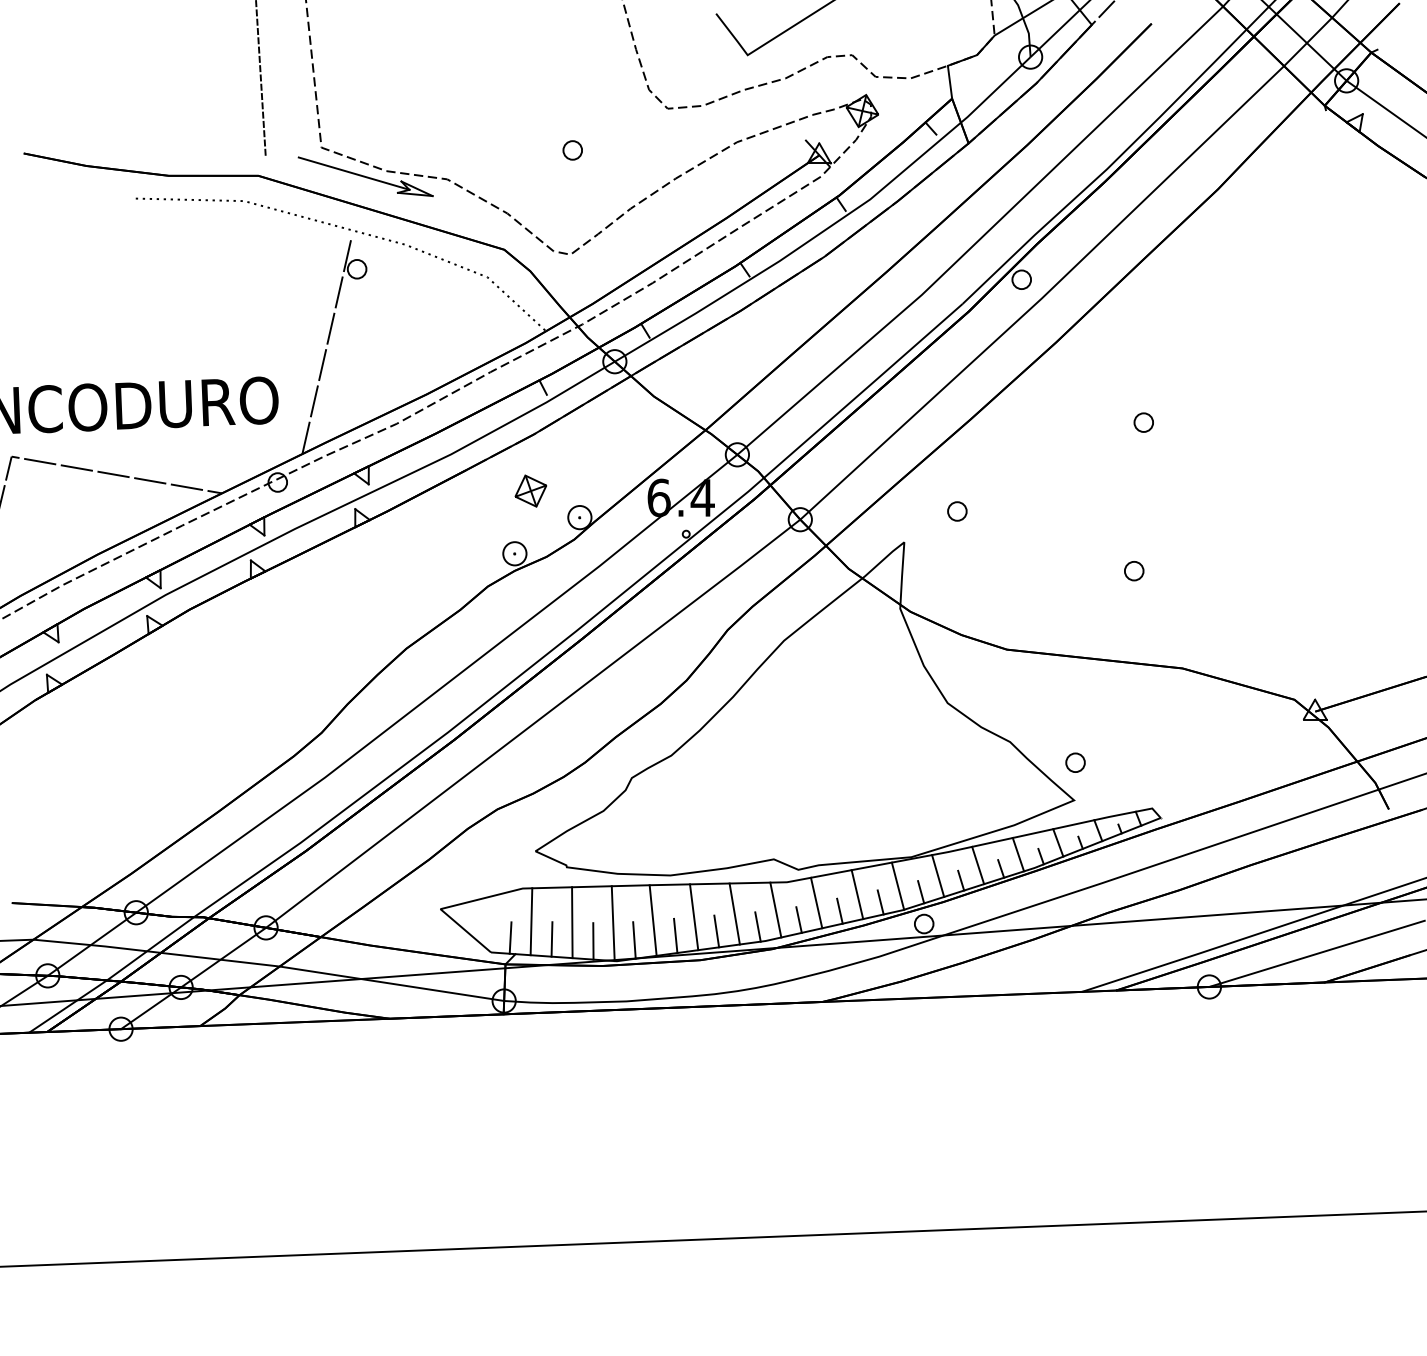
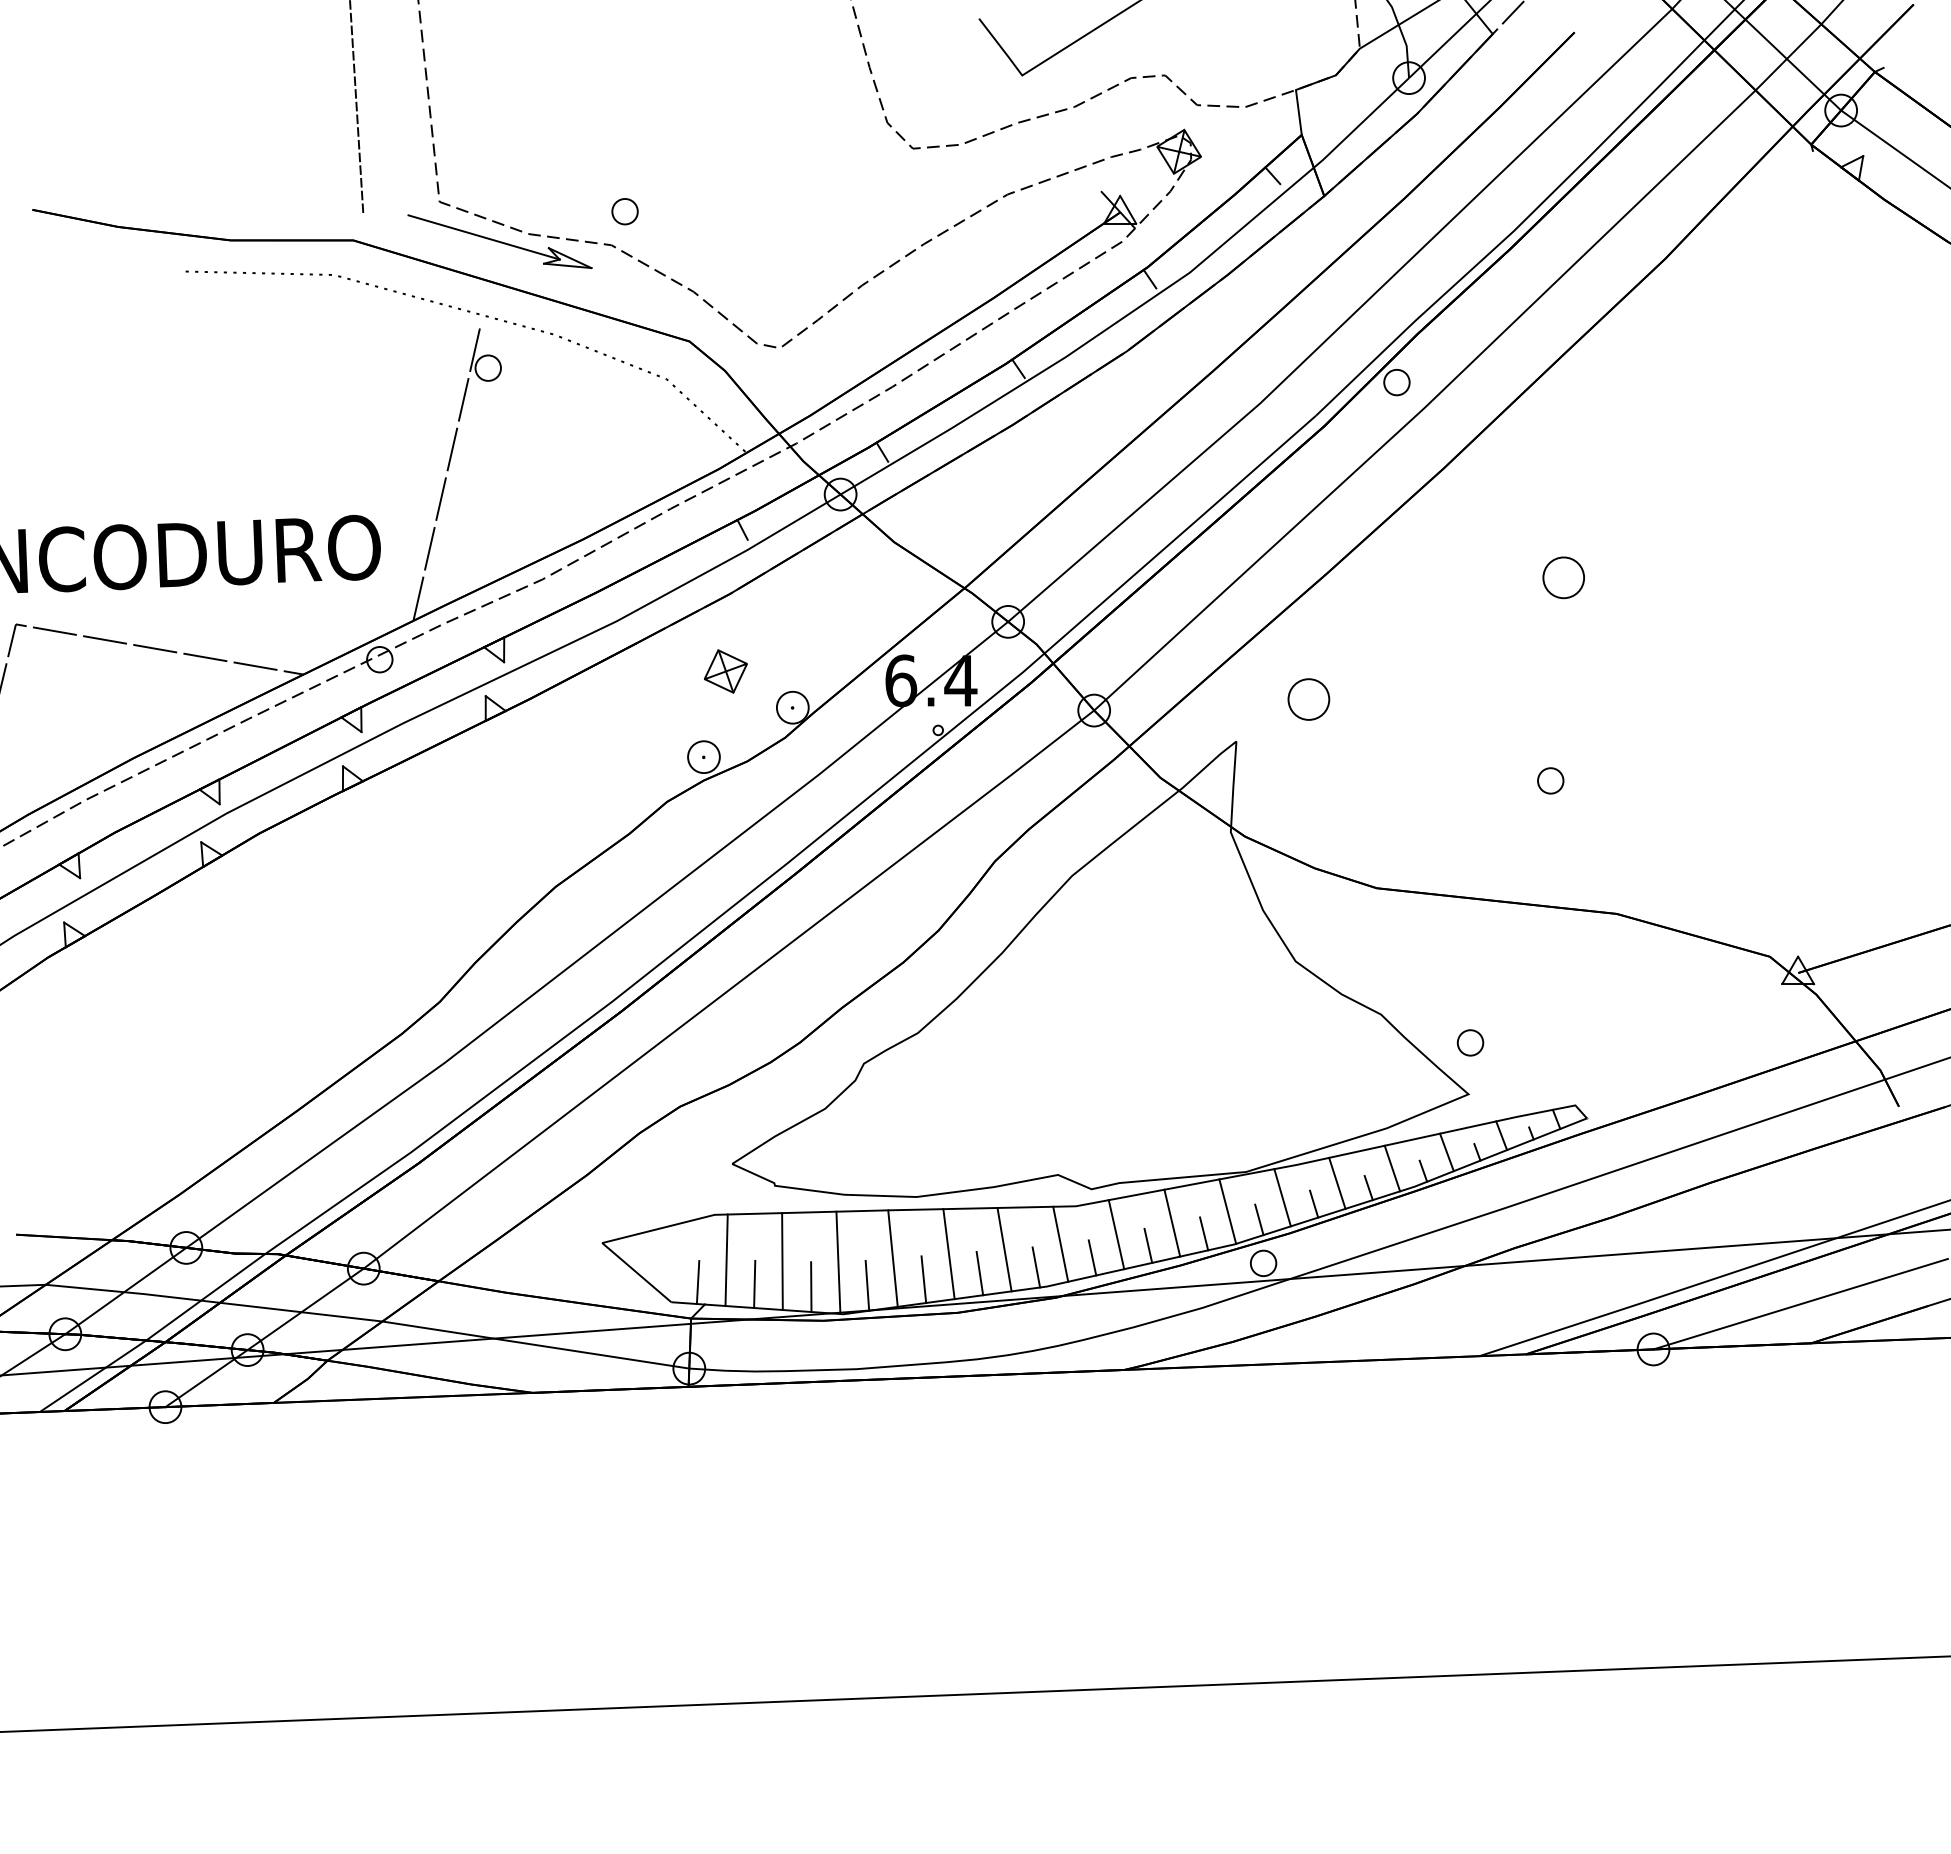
part: (572, 150) -> (624, 211), moved
part: (1143, 422) -> (1563, 577), size x1.6
part: (957, 510) -> (1308, 698), size x1.6

